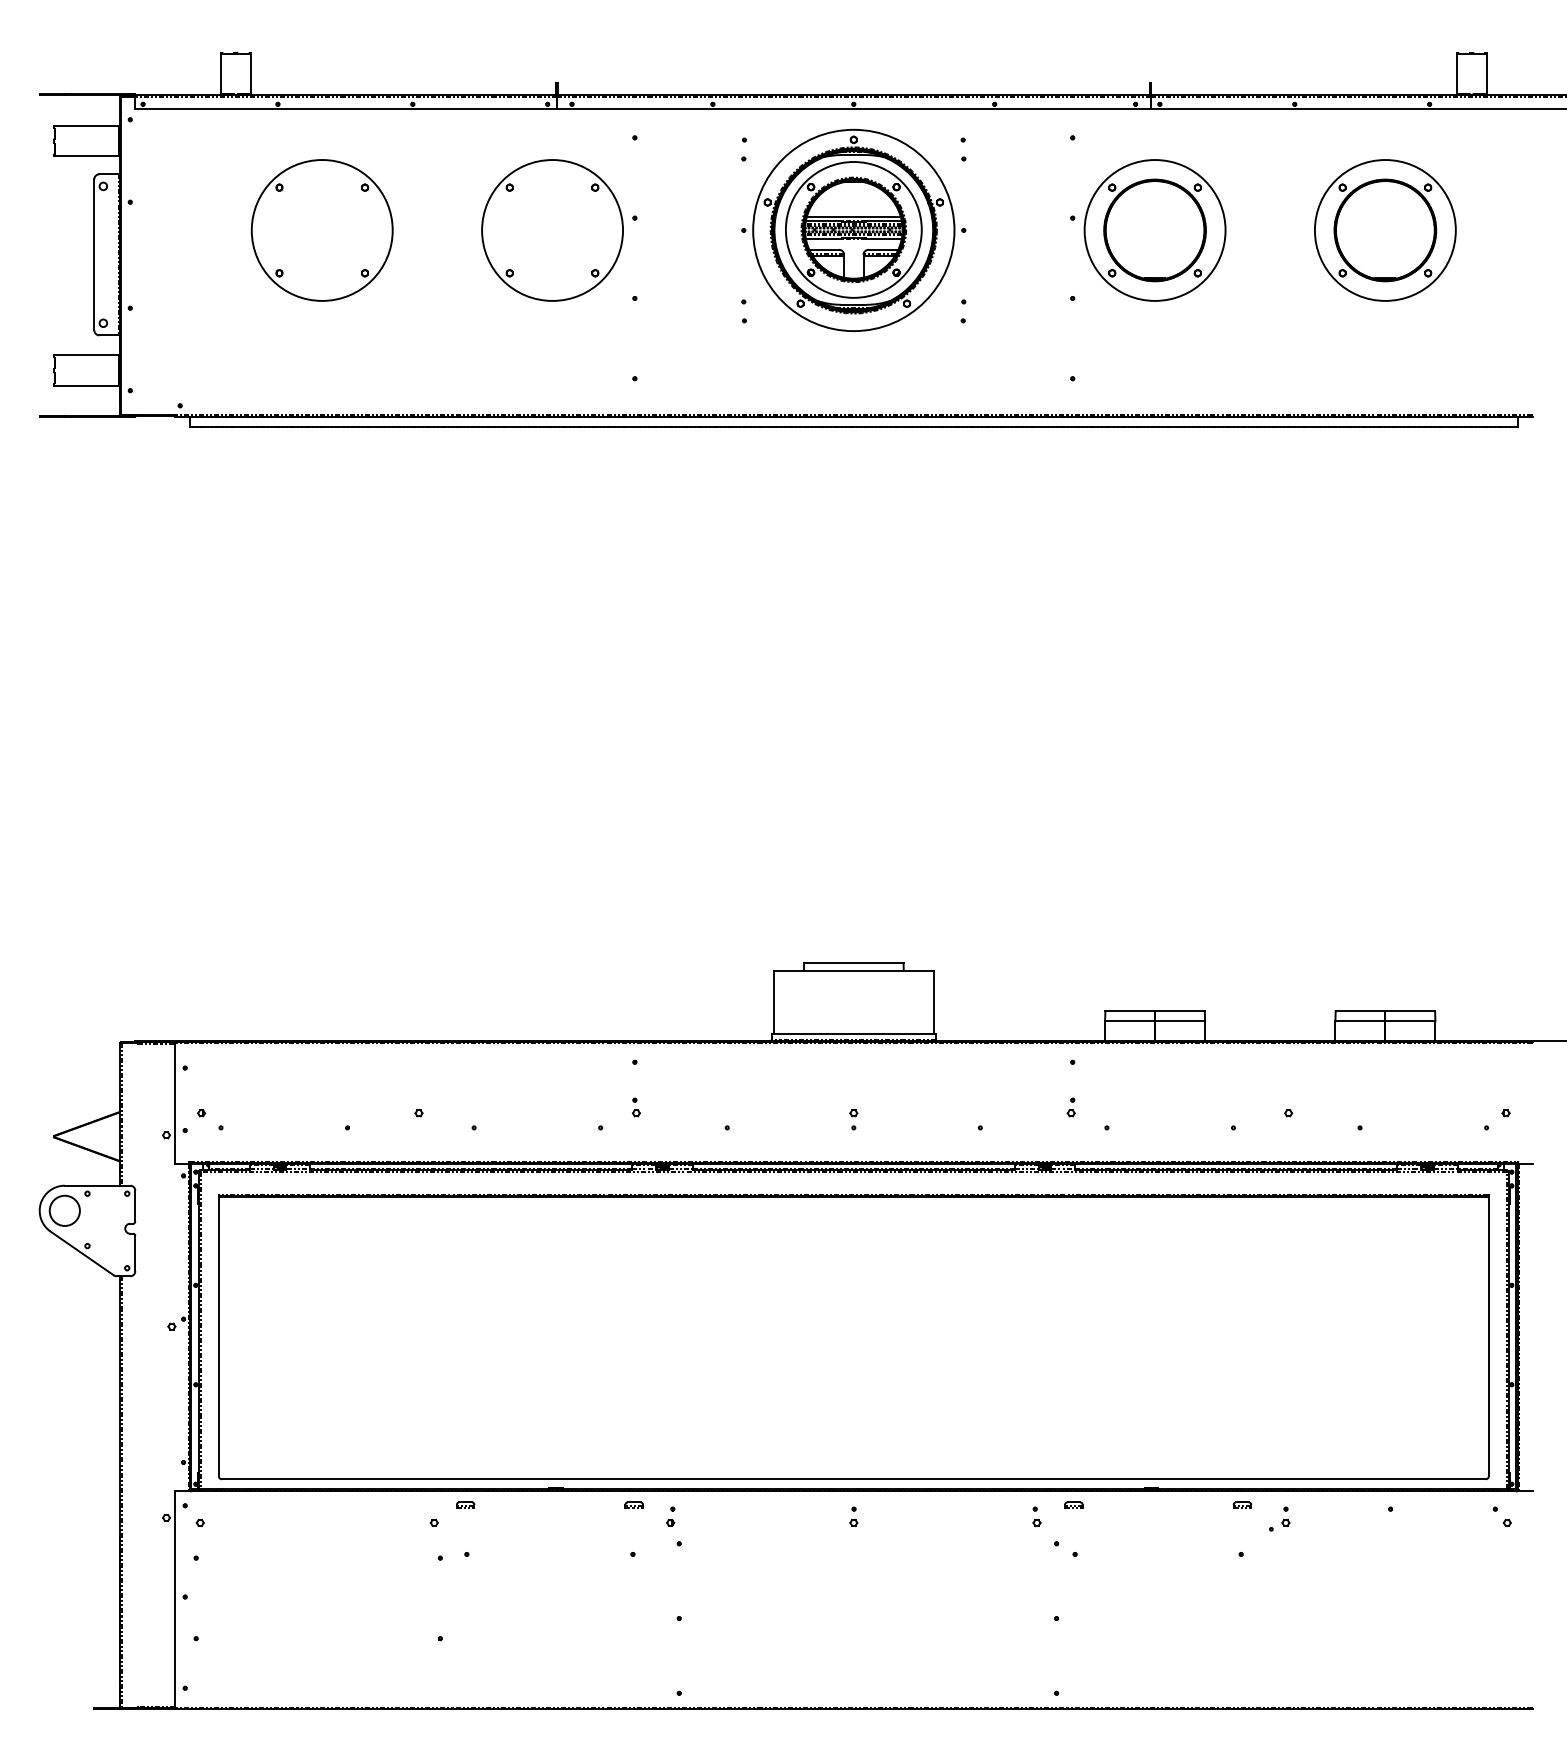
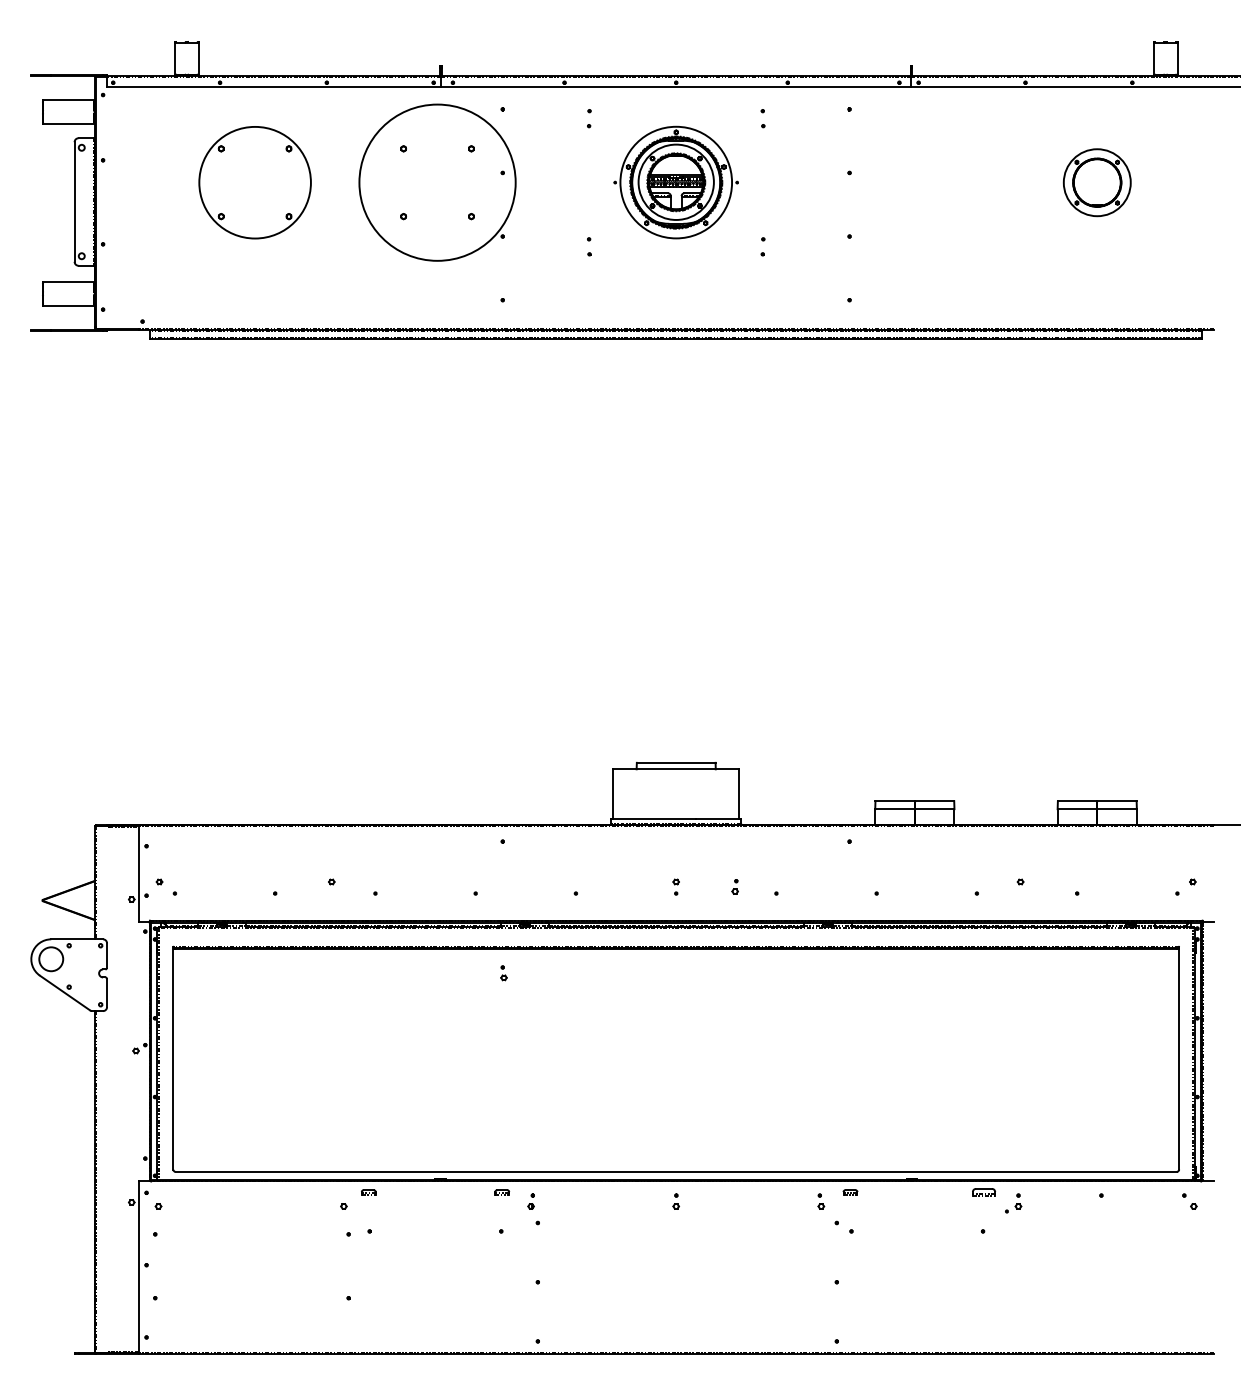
part: (853, 229) -> (675, 181), size x0.7
circle: (552, 230) -> (437, 182), size x1.4
part: (1154, 230) -> (914, 182), removed
part: (1385, 230) -> (1097, 182), size x0.6
part: (635, 1107) -> (503, 973), moved
part: (1070, 1107) -> (734, 886), moved
part: (1242, 1504) -> (984, 1191), size x1.6

